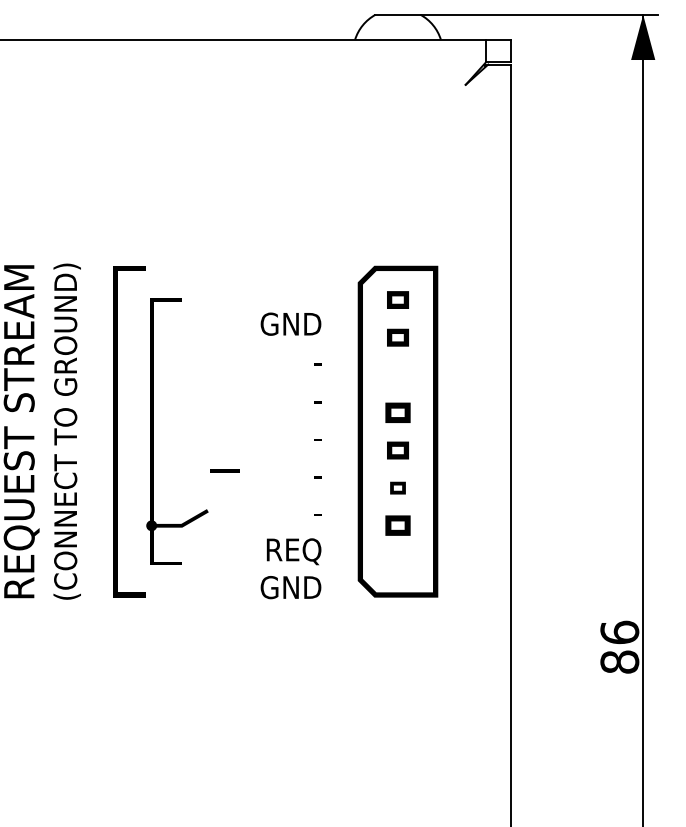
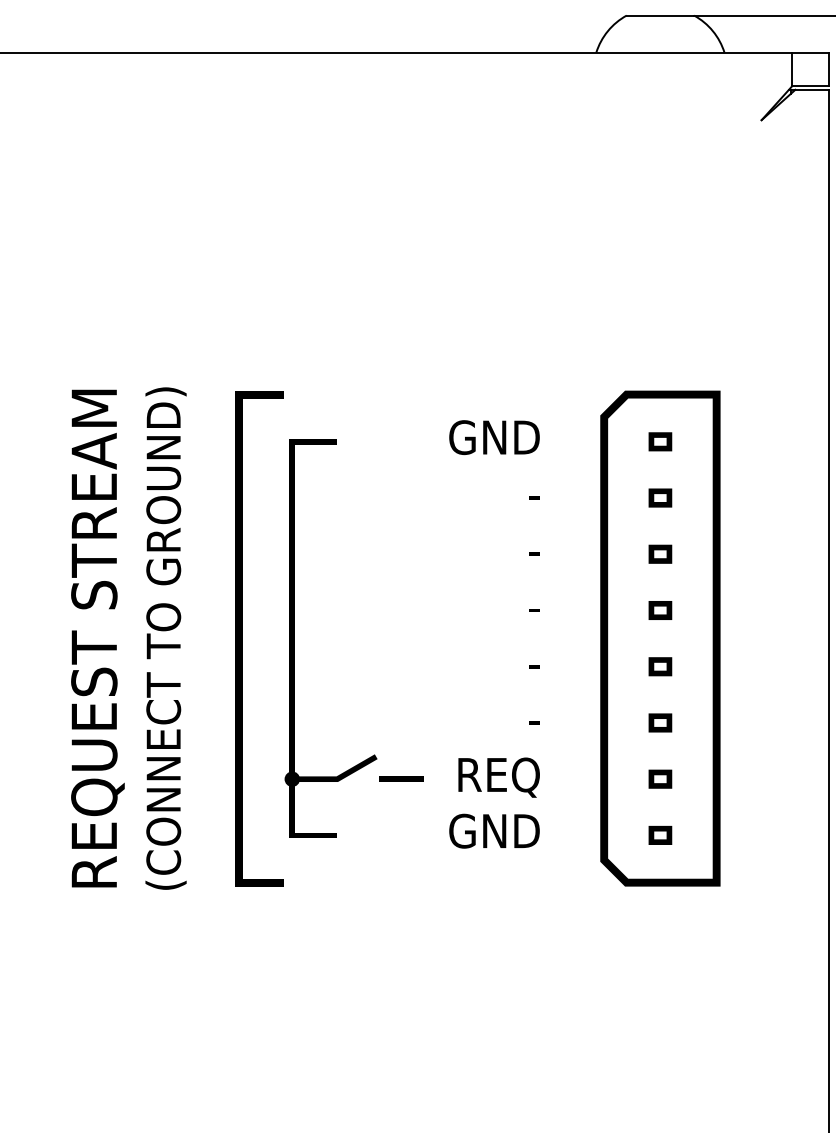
part: (397, 299) -> (659, 441), size x0.71
part: (397, 337) -> (659, 497), size x0.71
part: (397, 375) -> (659, 554), added
part: (397, 412) -> (659, 609), size x0.62
part: (397, 450) -> (659, 666), size x0.71
text: (290, 455) -> (493, 633), moved
line: (224, 470) -> (401, 778), moved
part: (397, 525) -> (659, 778), size x0.62
part: (397, 563) -> (659, 835), added

